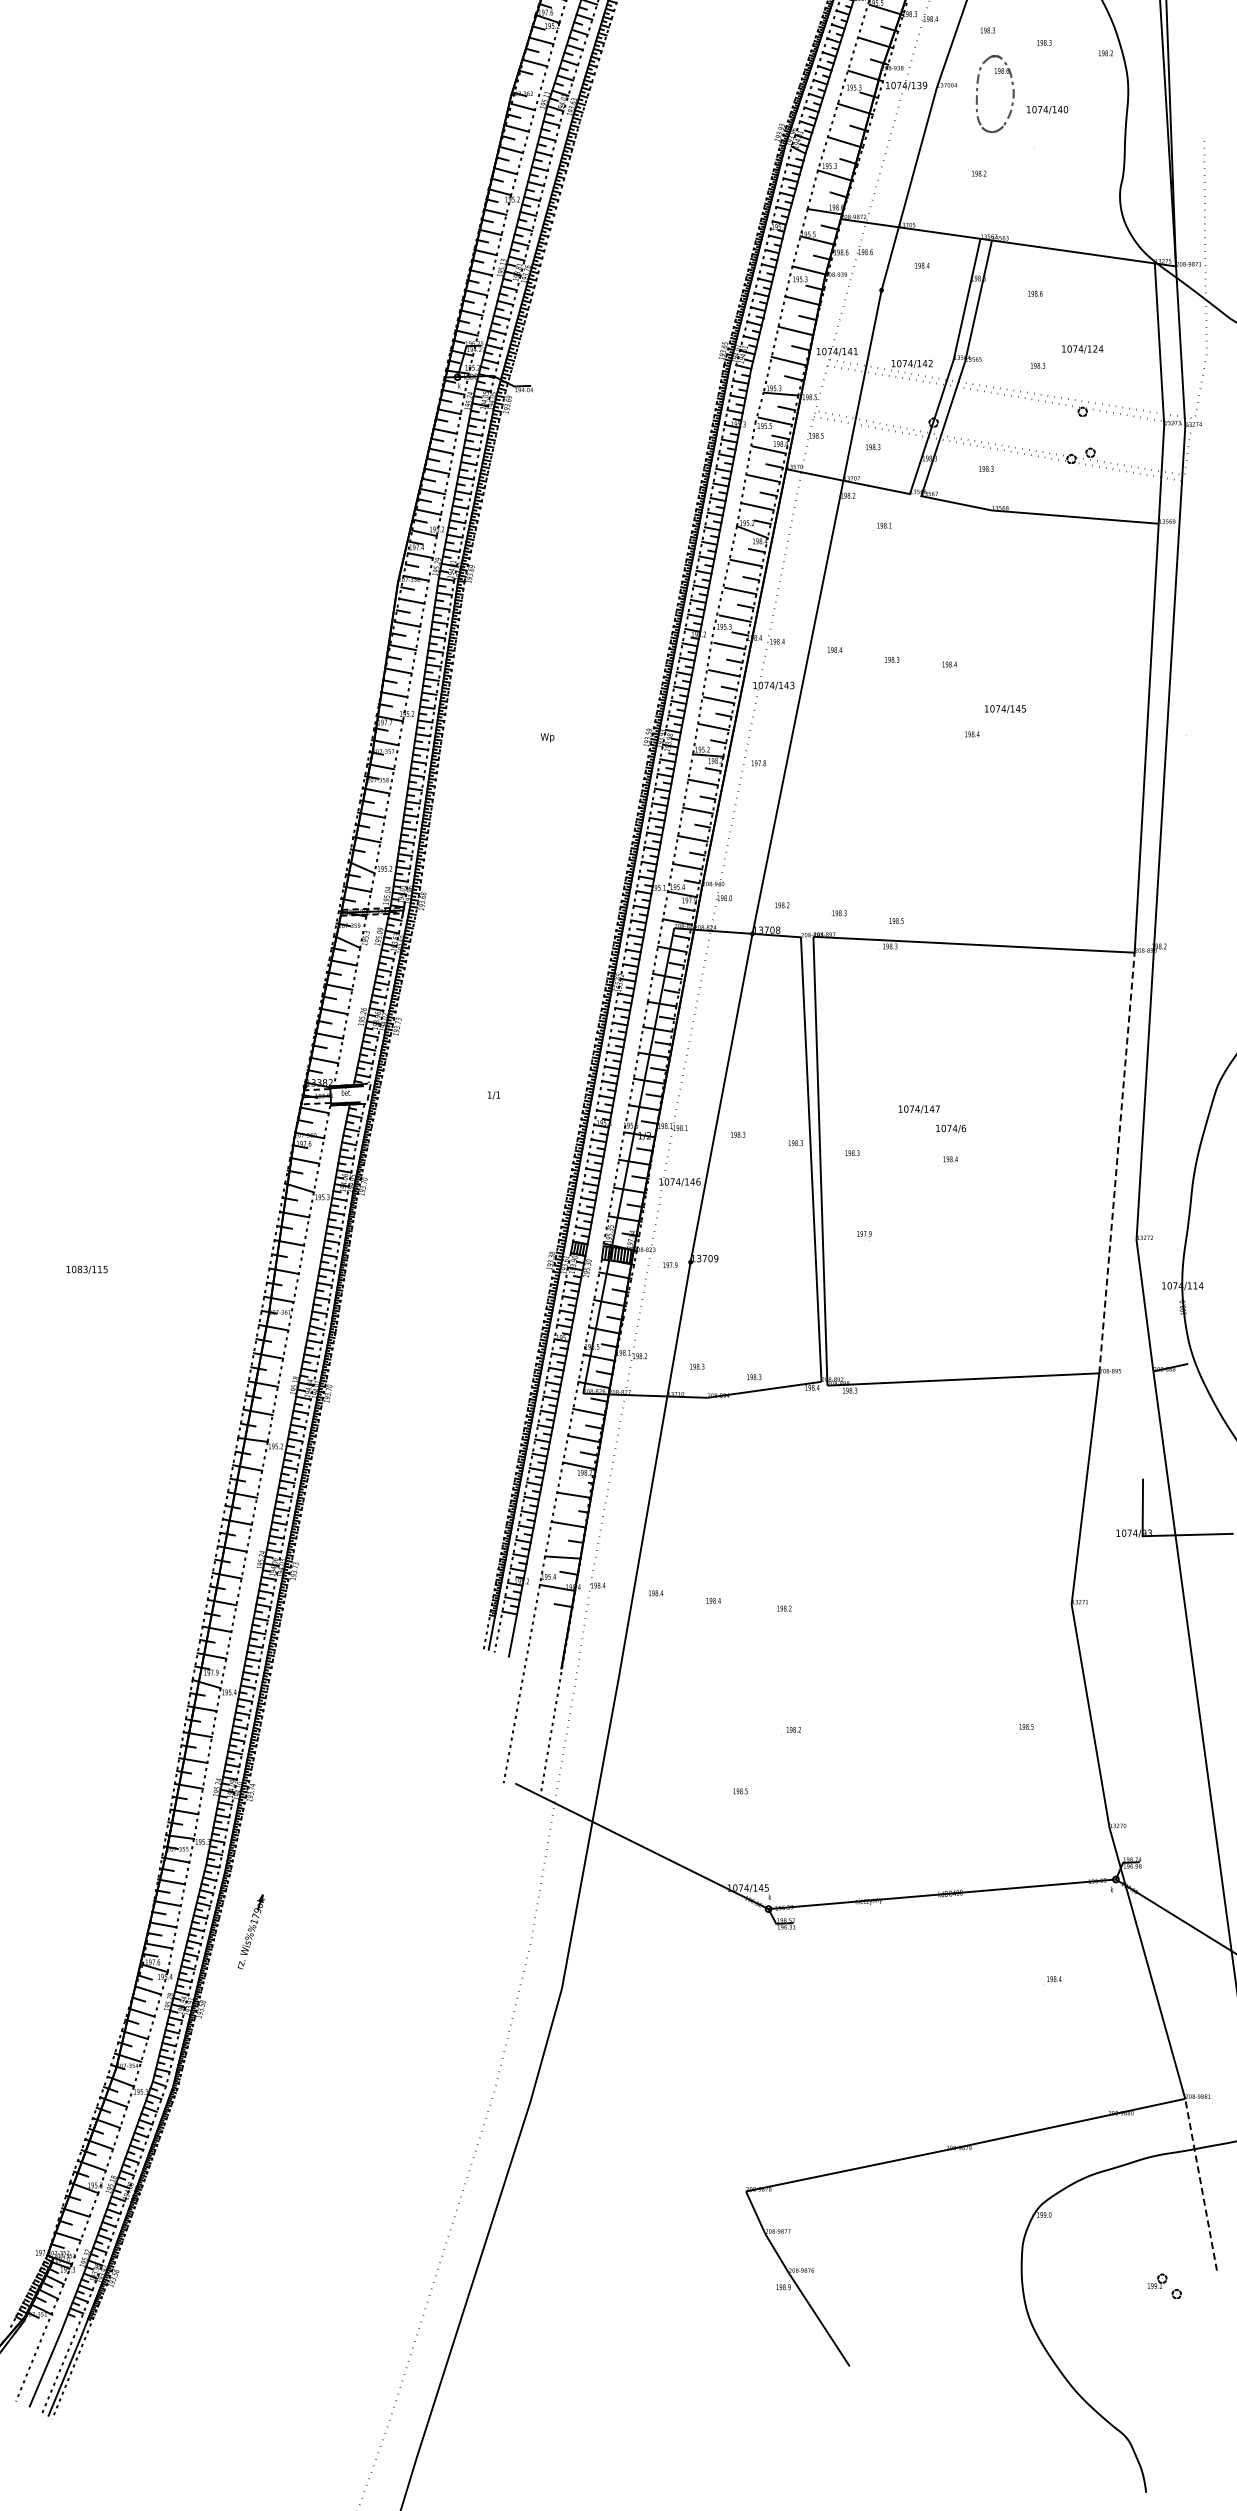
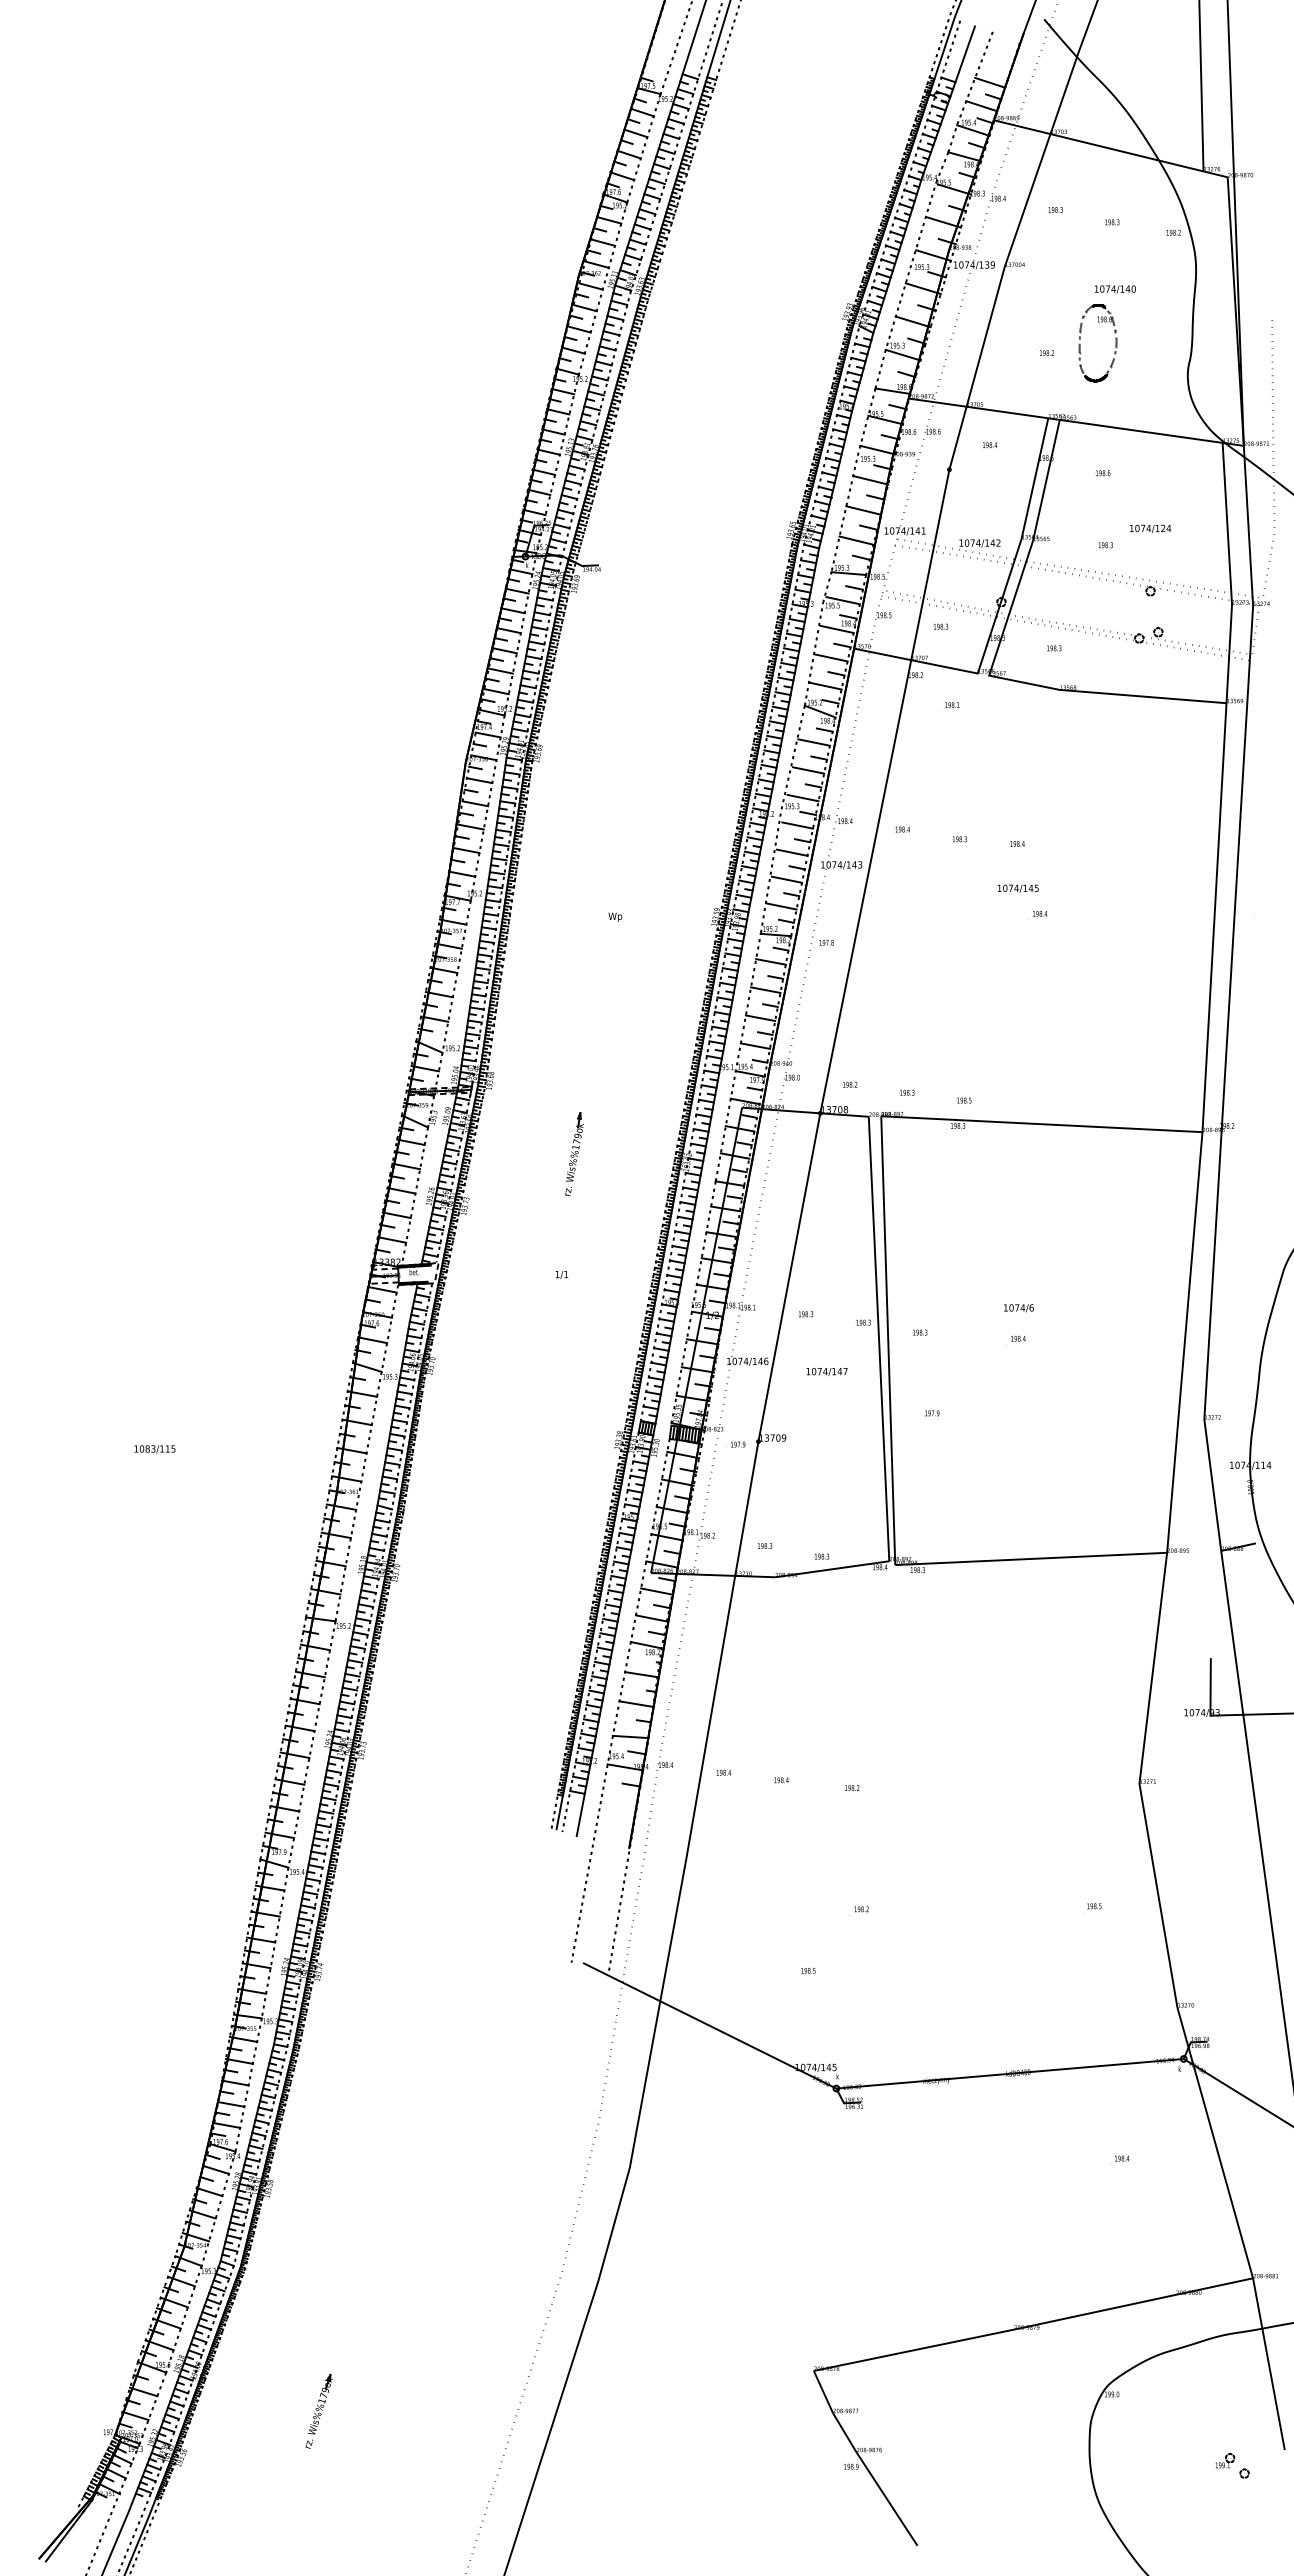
line: (528, 85) -> (596, 264), added
part: (977, 95) -> (1080, 343), moved
text: (1004, 709) -> (1017, 888), moved
part: (506, 975) -> (574, 1154), added
text: (918, 1109) -> (826, 1371), moved
line: (1116, 1162) -> (1184, 1341), dashed -> solid
part: (250, 1932) -> (318, 2411), moved
line: (1200, 2184) -> (1268, 2363), dashed -> solid

